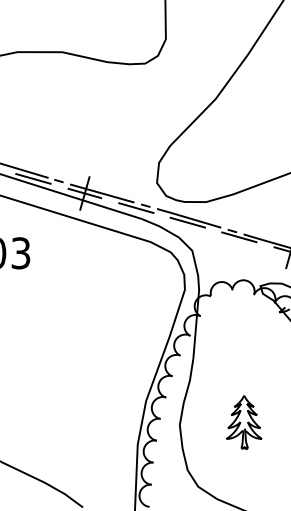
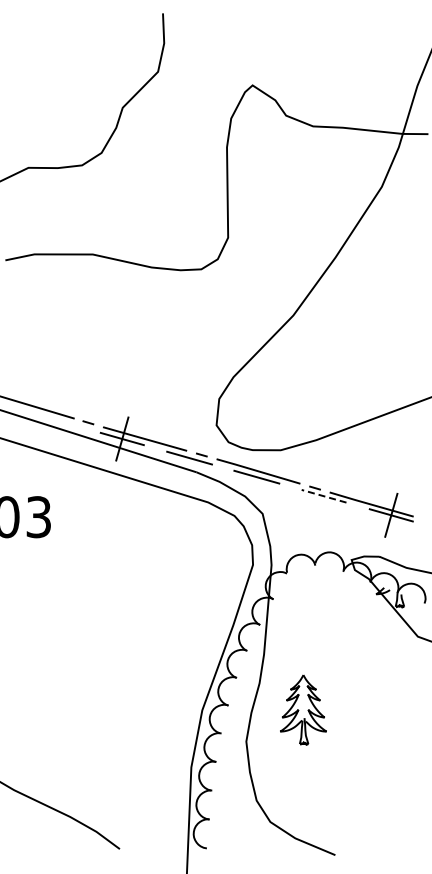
line: (32, 178) -> (54, 419), removed
line: (238, 237) -> (323, 496), solid -> dashed
part: (244, 422) -> (303, 709), moved

